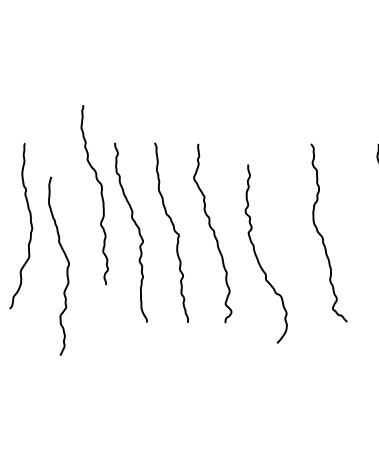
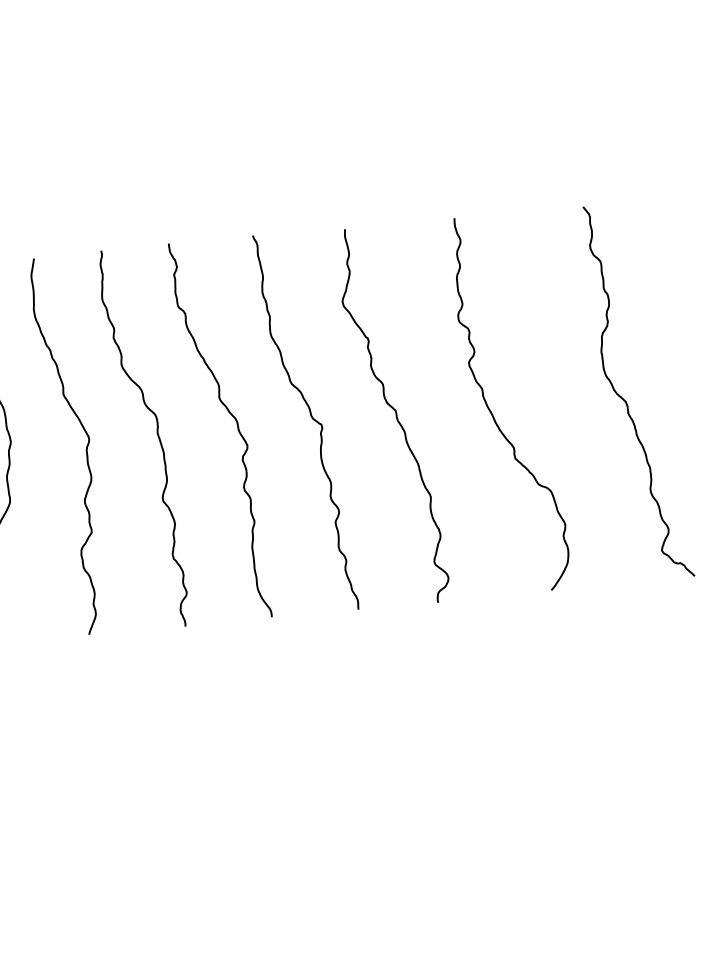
curve: (100, 194) -> (155, 436), moved
curve: (257, 256) -> (492, 410), moved
curve: (66, 267) -> (84, 447), moved

